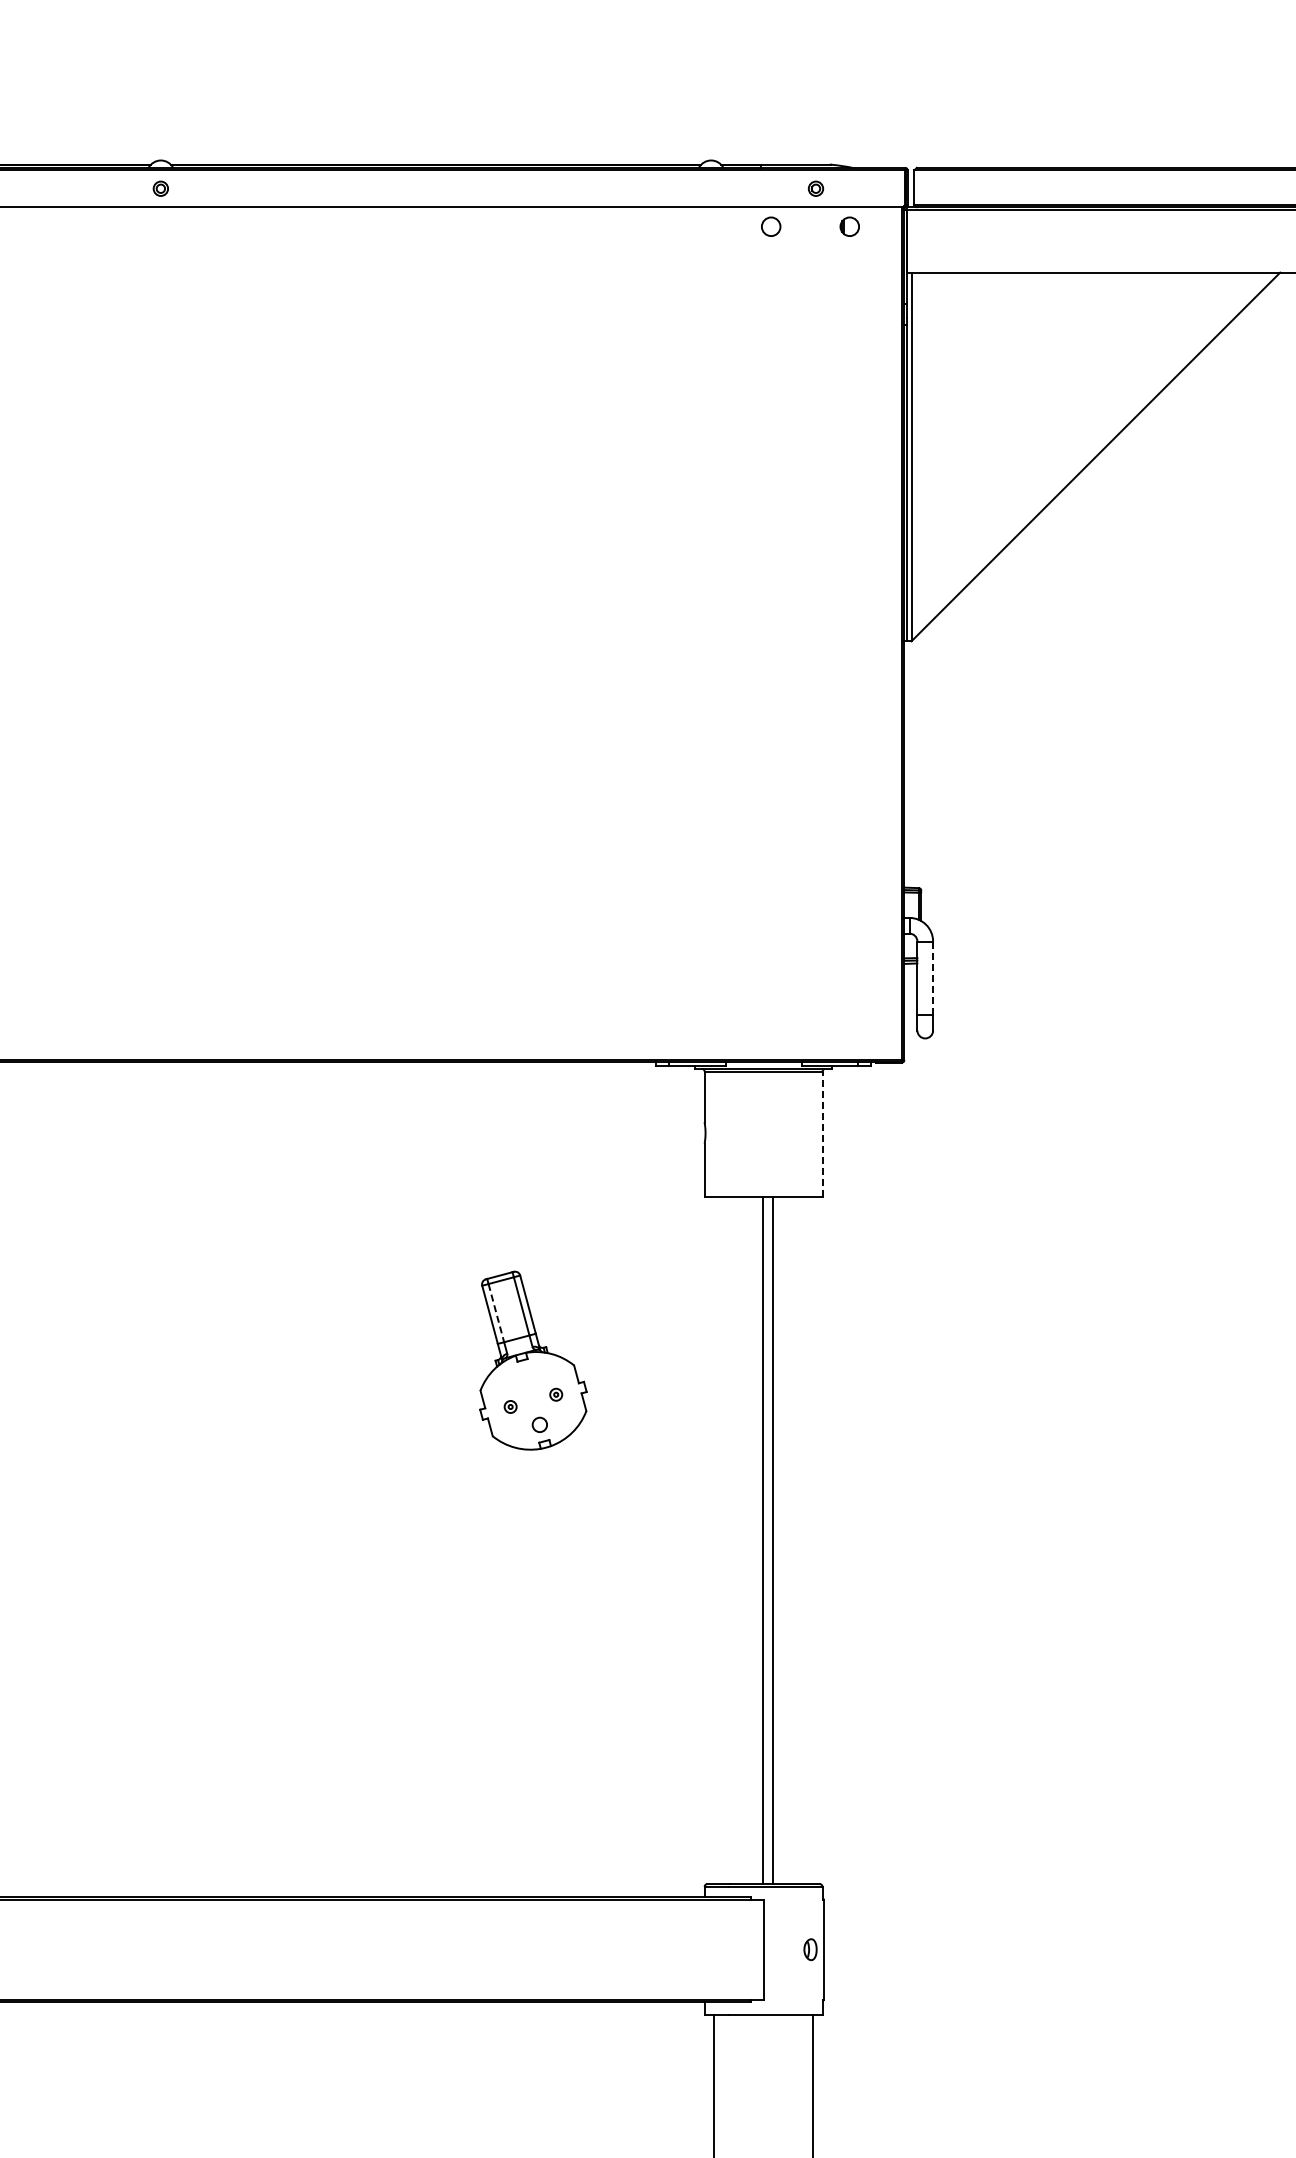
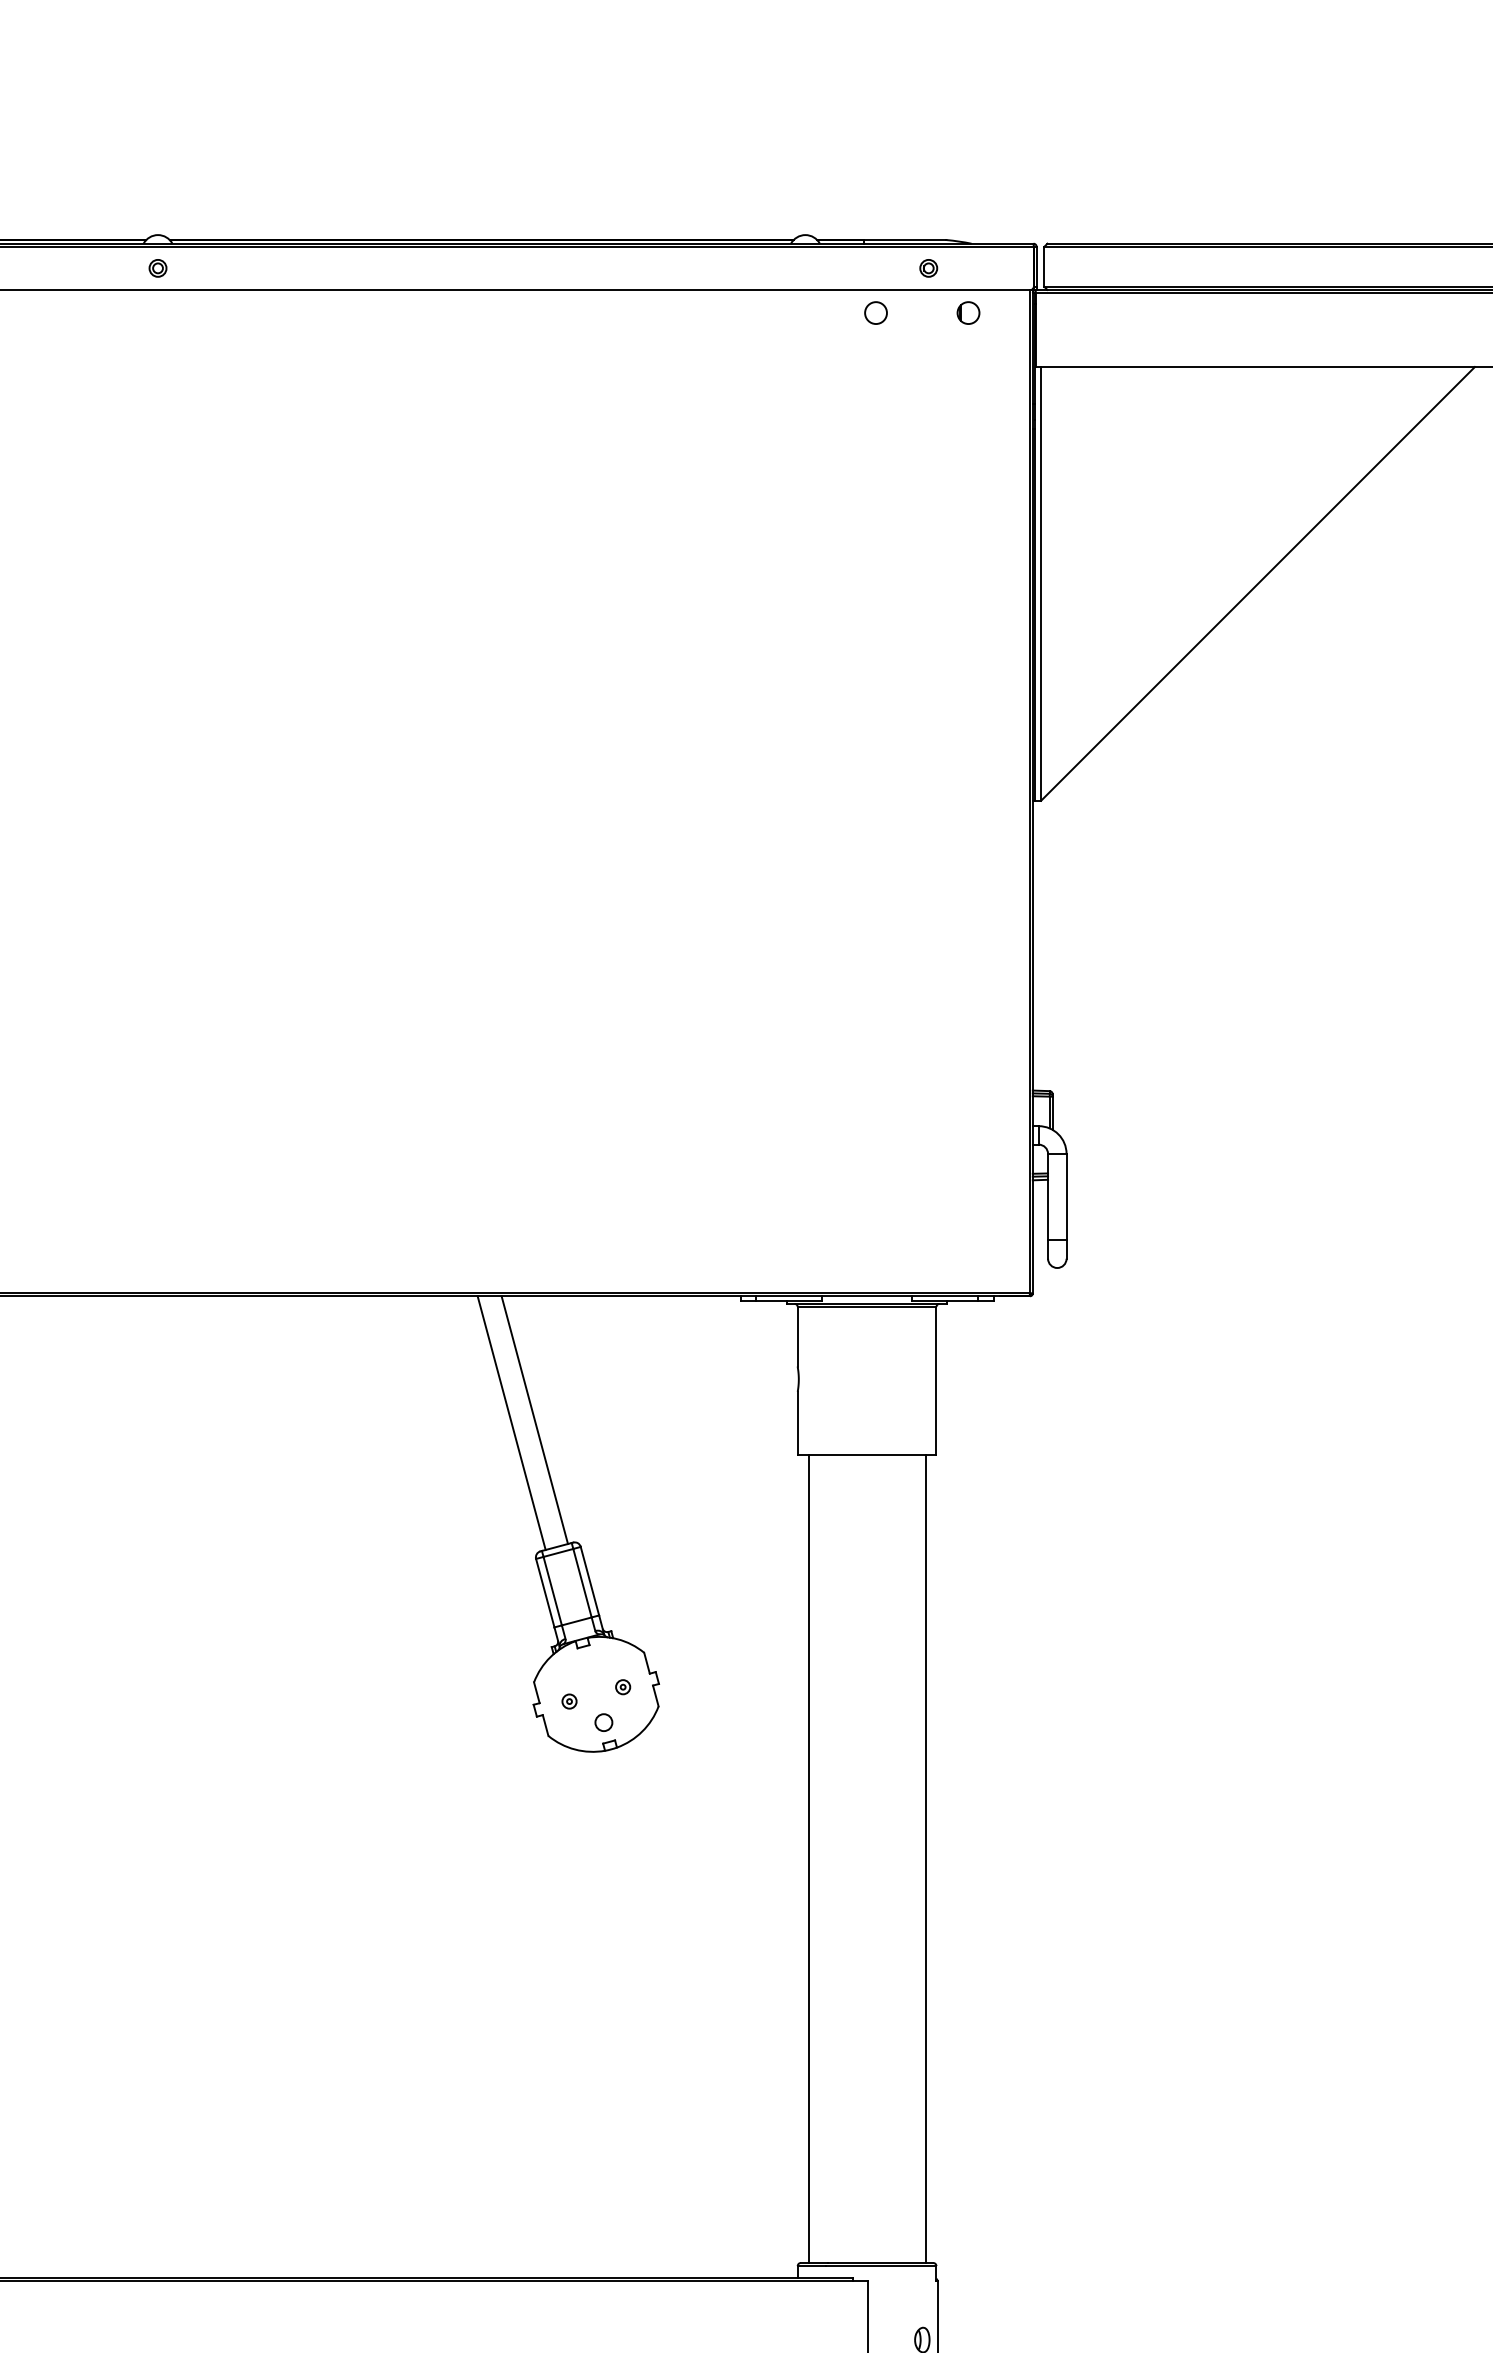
line: (933, 978) -> (1067, 1197), dashed -> solid
line: (822, 1134) -> (936, 1380), dashed -> solid
line: (480, 1167) -> (534, 1419), added
line: (461, 1170) -> (511, 1423), added
line: (496, 1313) -> (552, 1591), dashed -> solid
line: (763, 1540) -> (925, 1858), moved
line: (772, 1540) -> (808, 1858), moved

